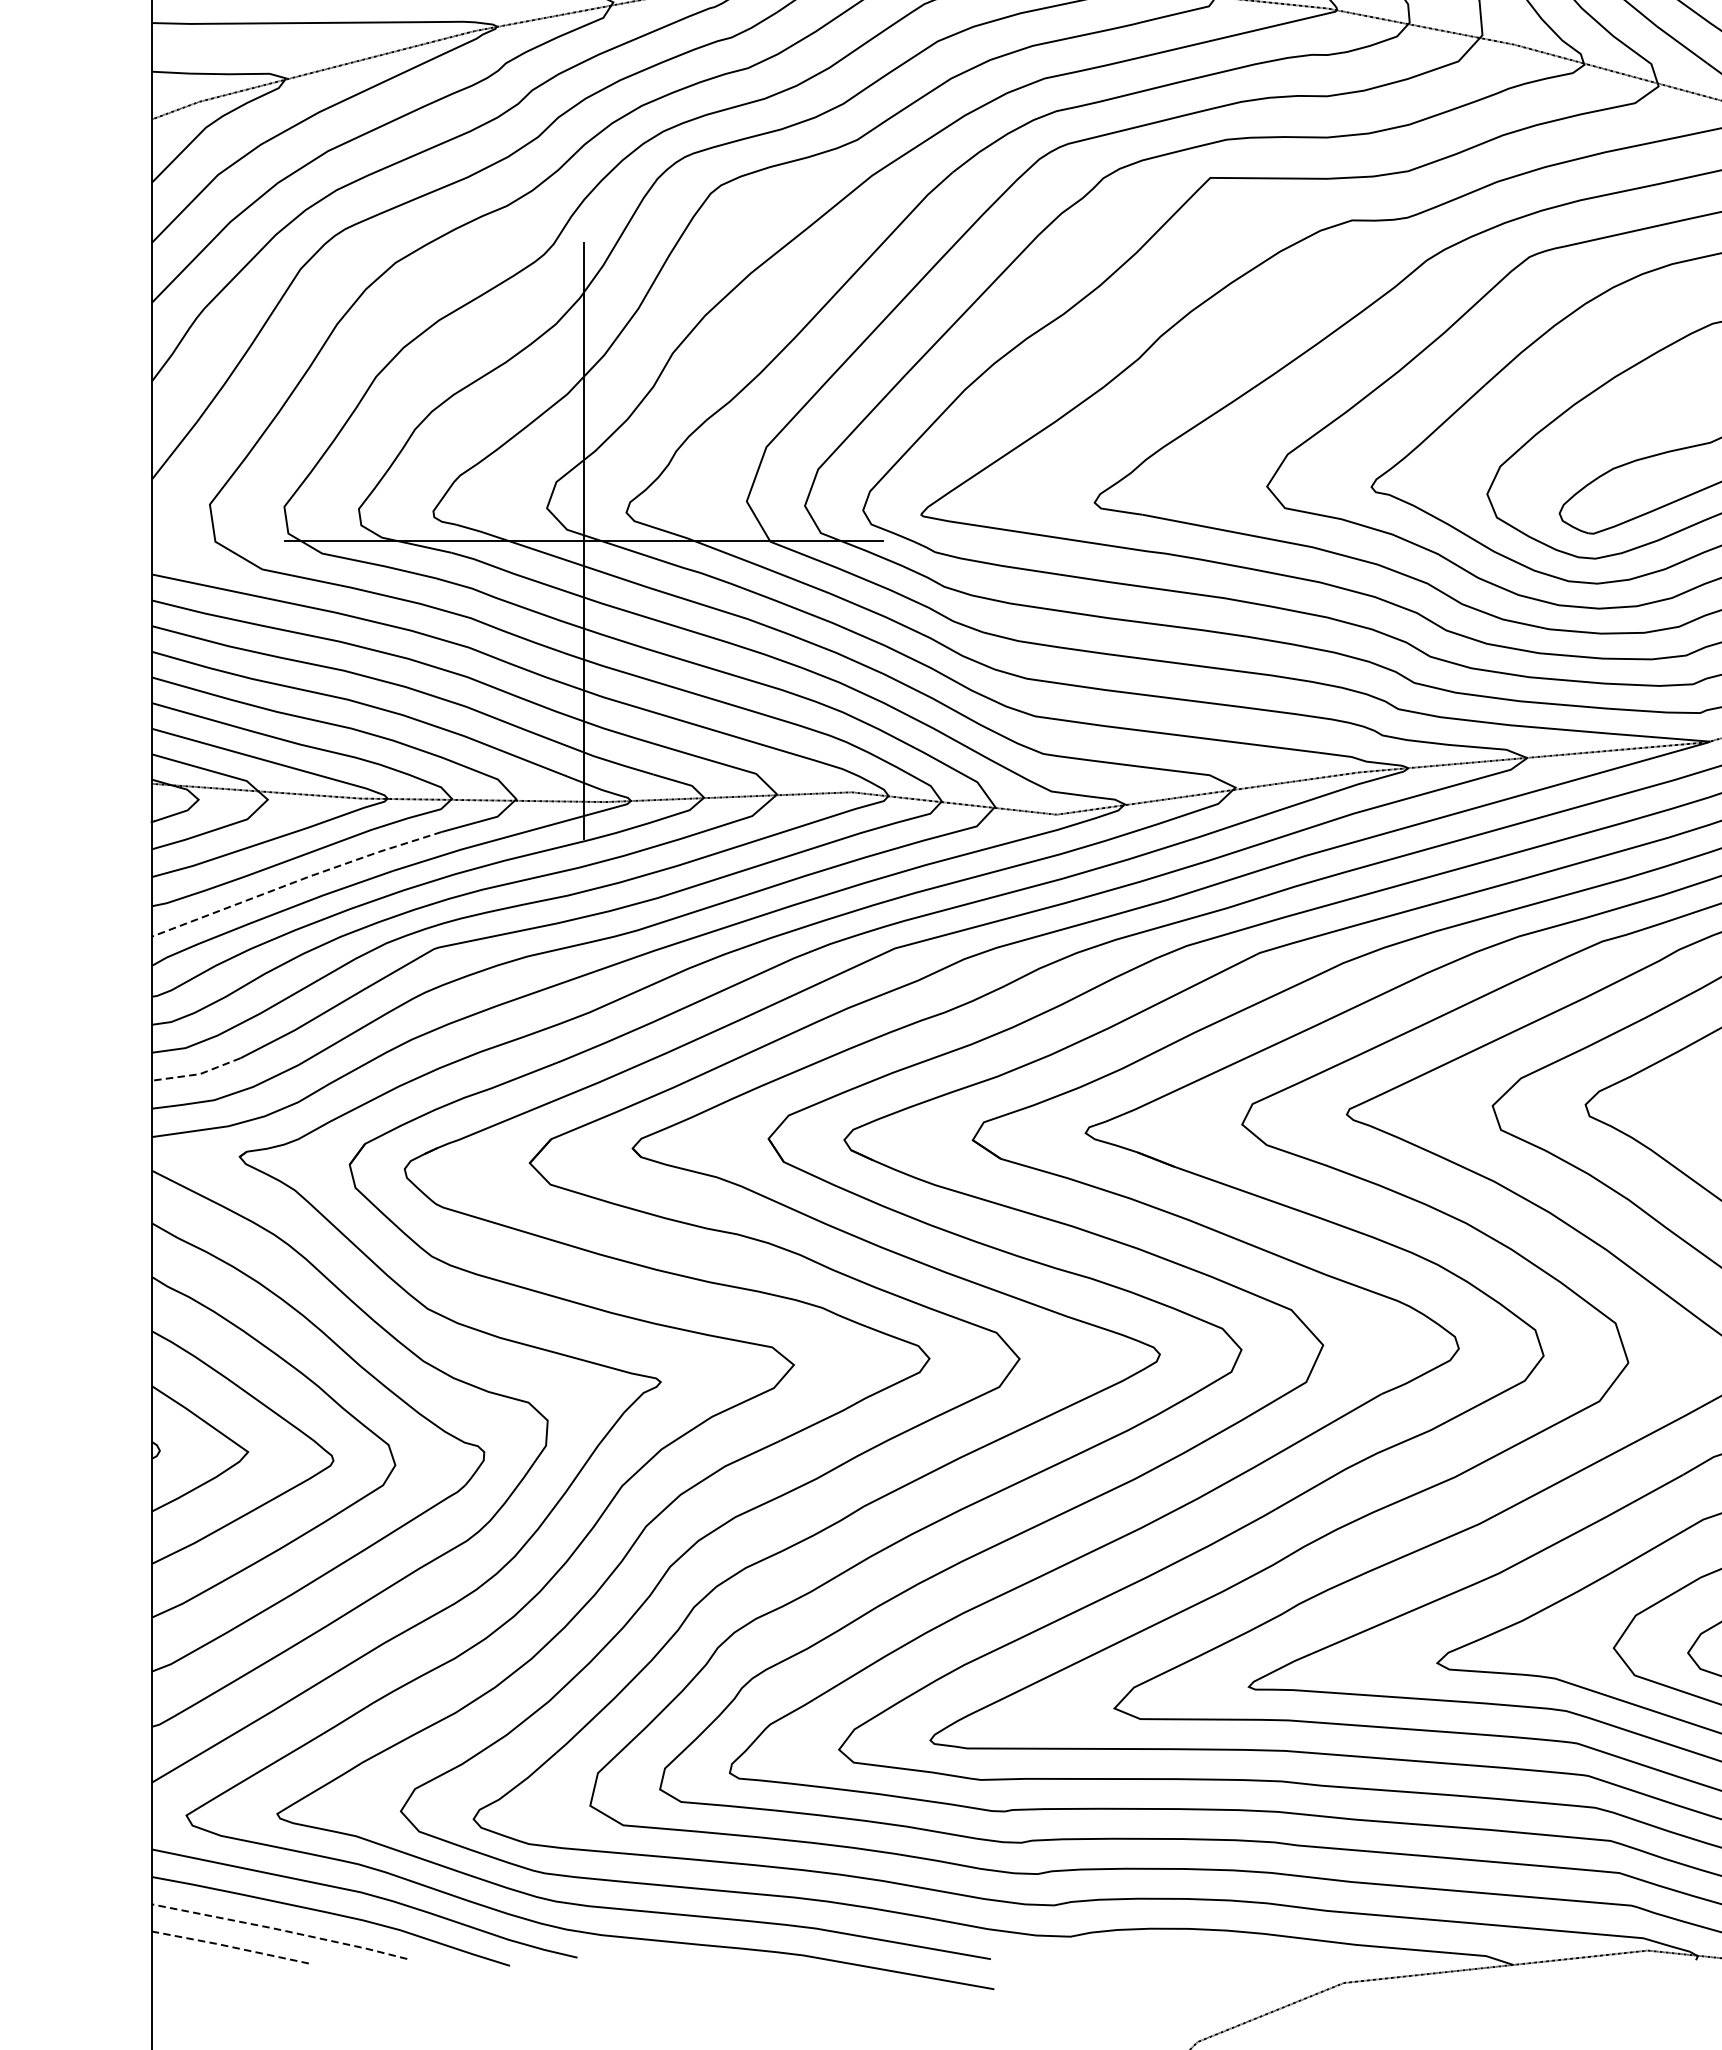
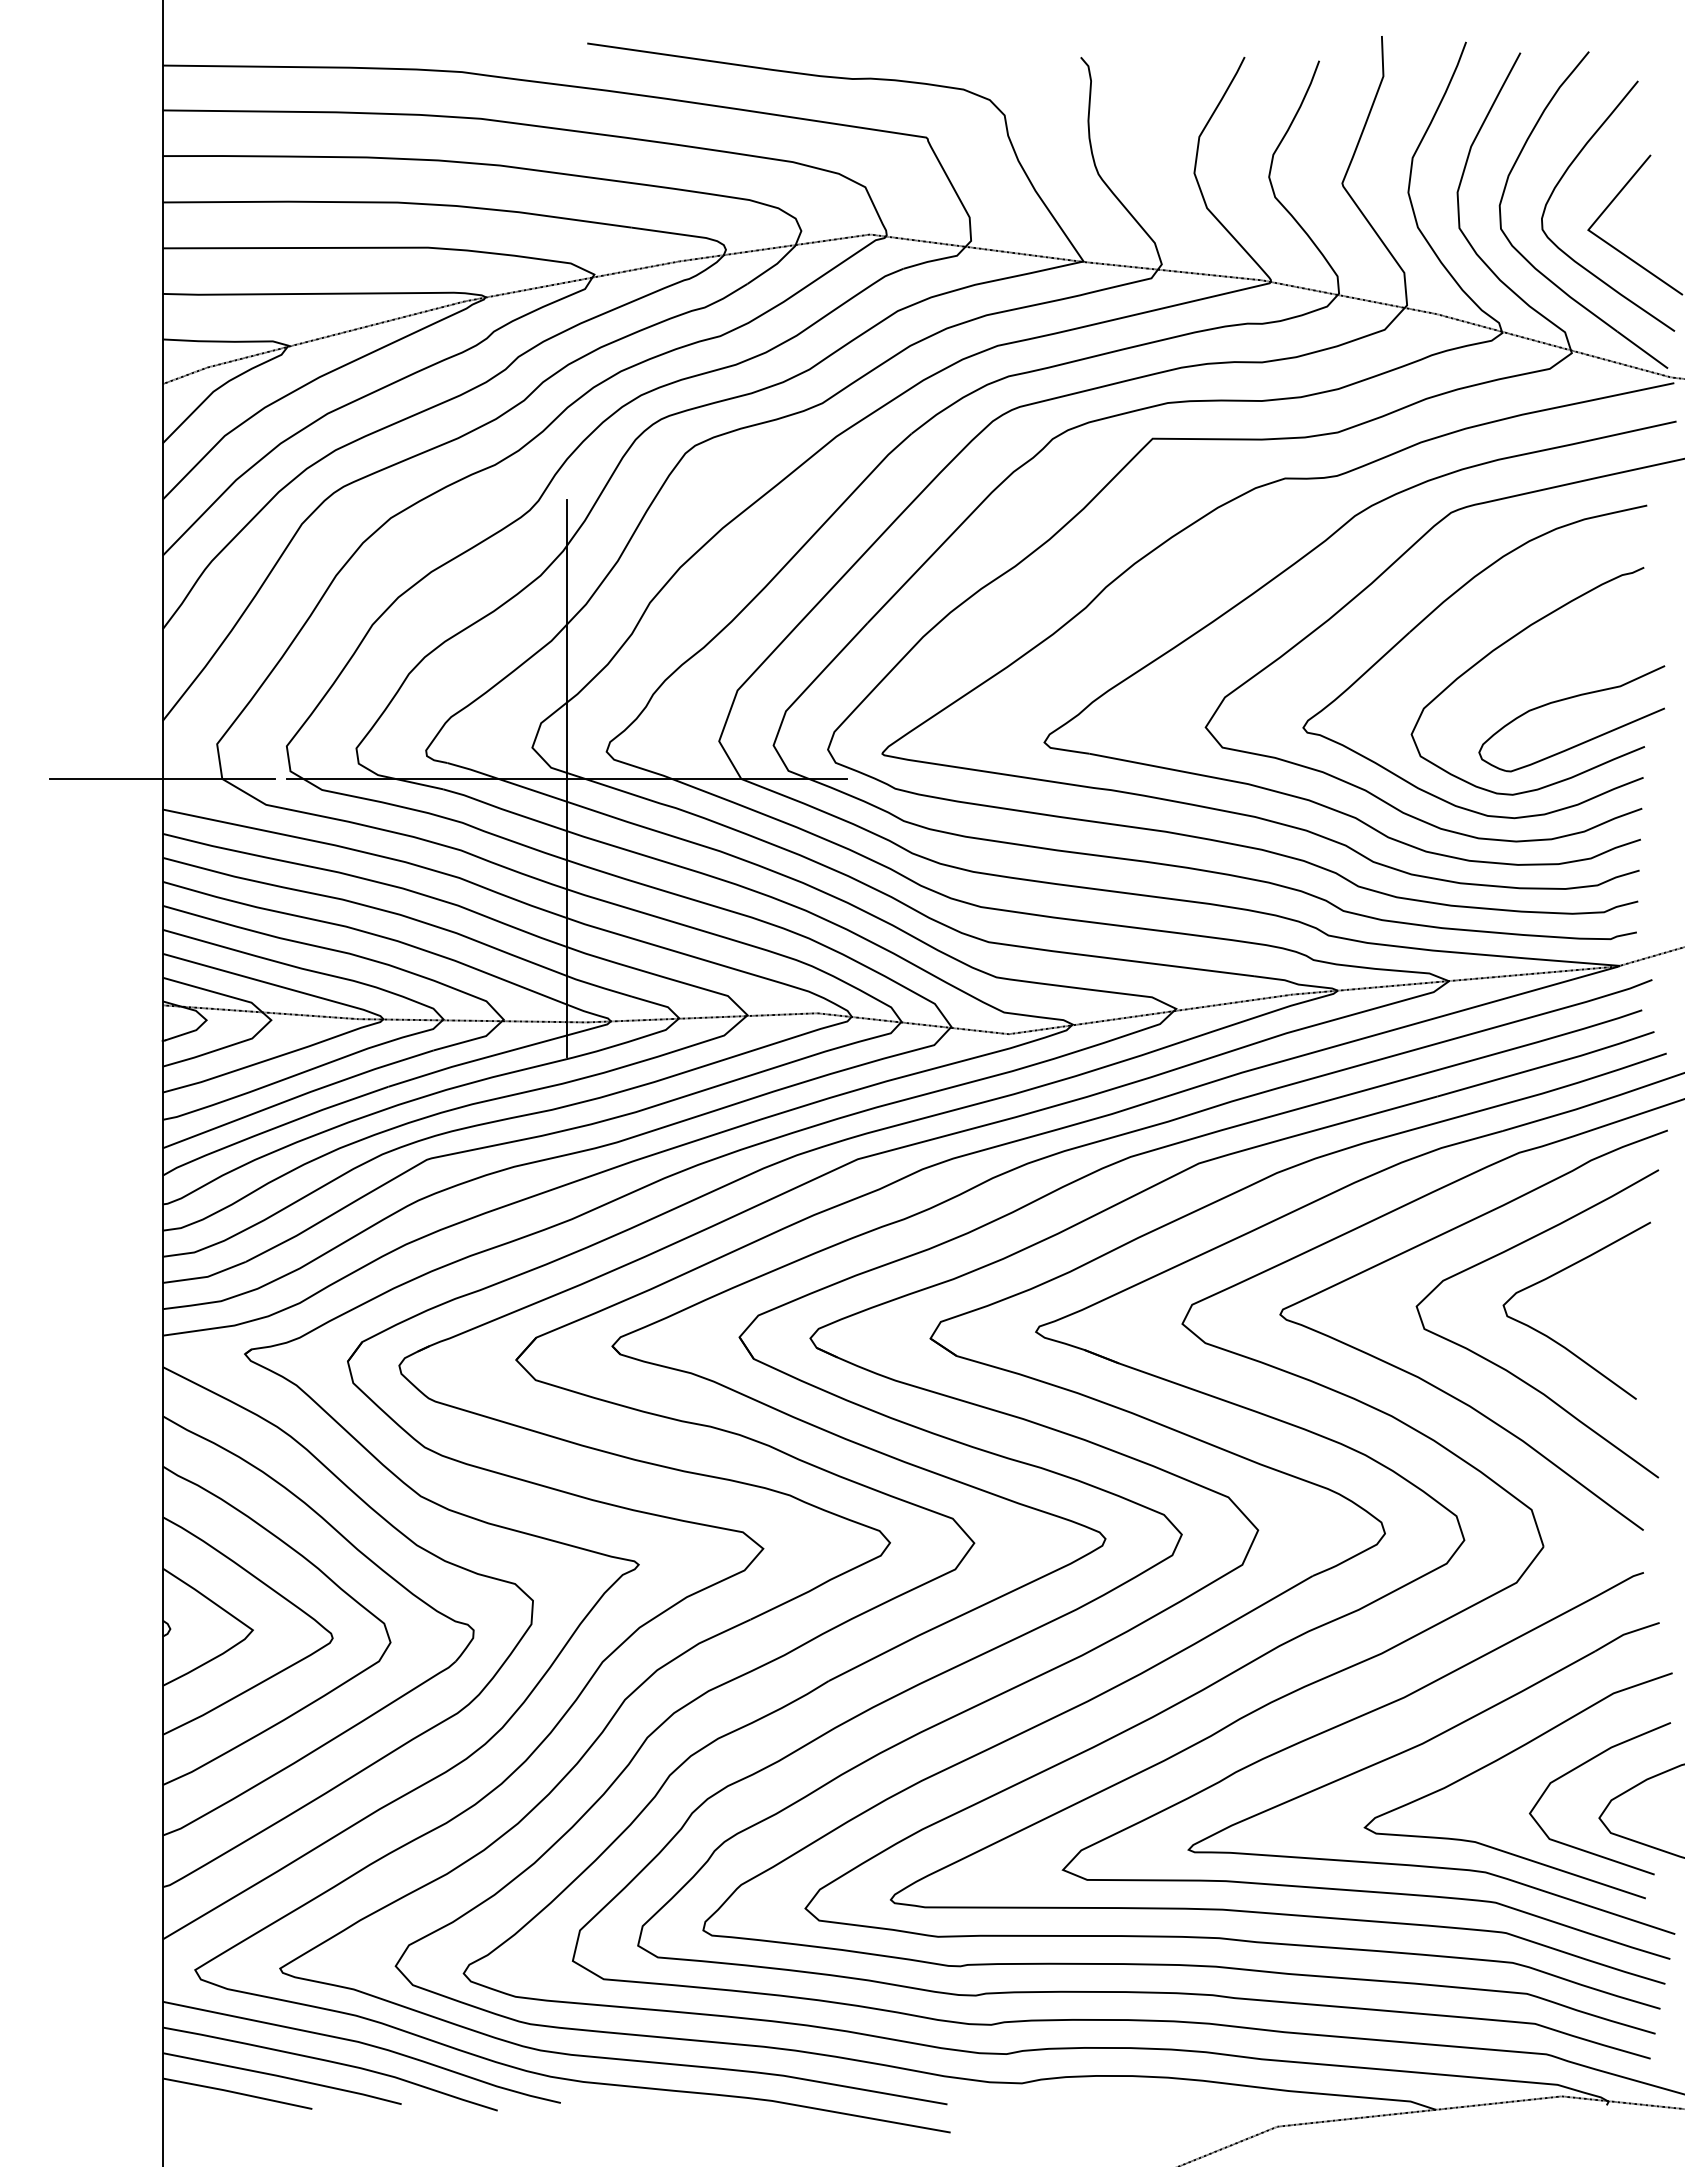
line: (151, 541) -> (162, 778), added
line: (296, 881) -> (298, 1096), dashed -> solid
line: (197, 1074) -> (205, 1277), dashed -> solid
line: (280, 1930) -> (283, 2077), dashed -> solid
line: (231, 1947) -> (237, 2093), dashed -> solid

